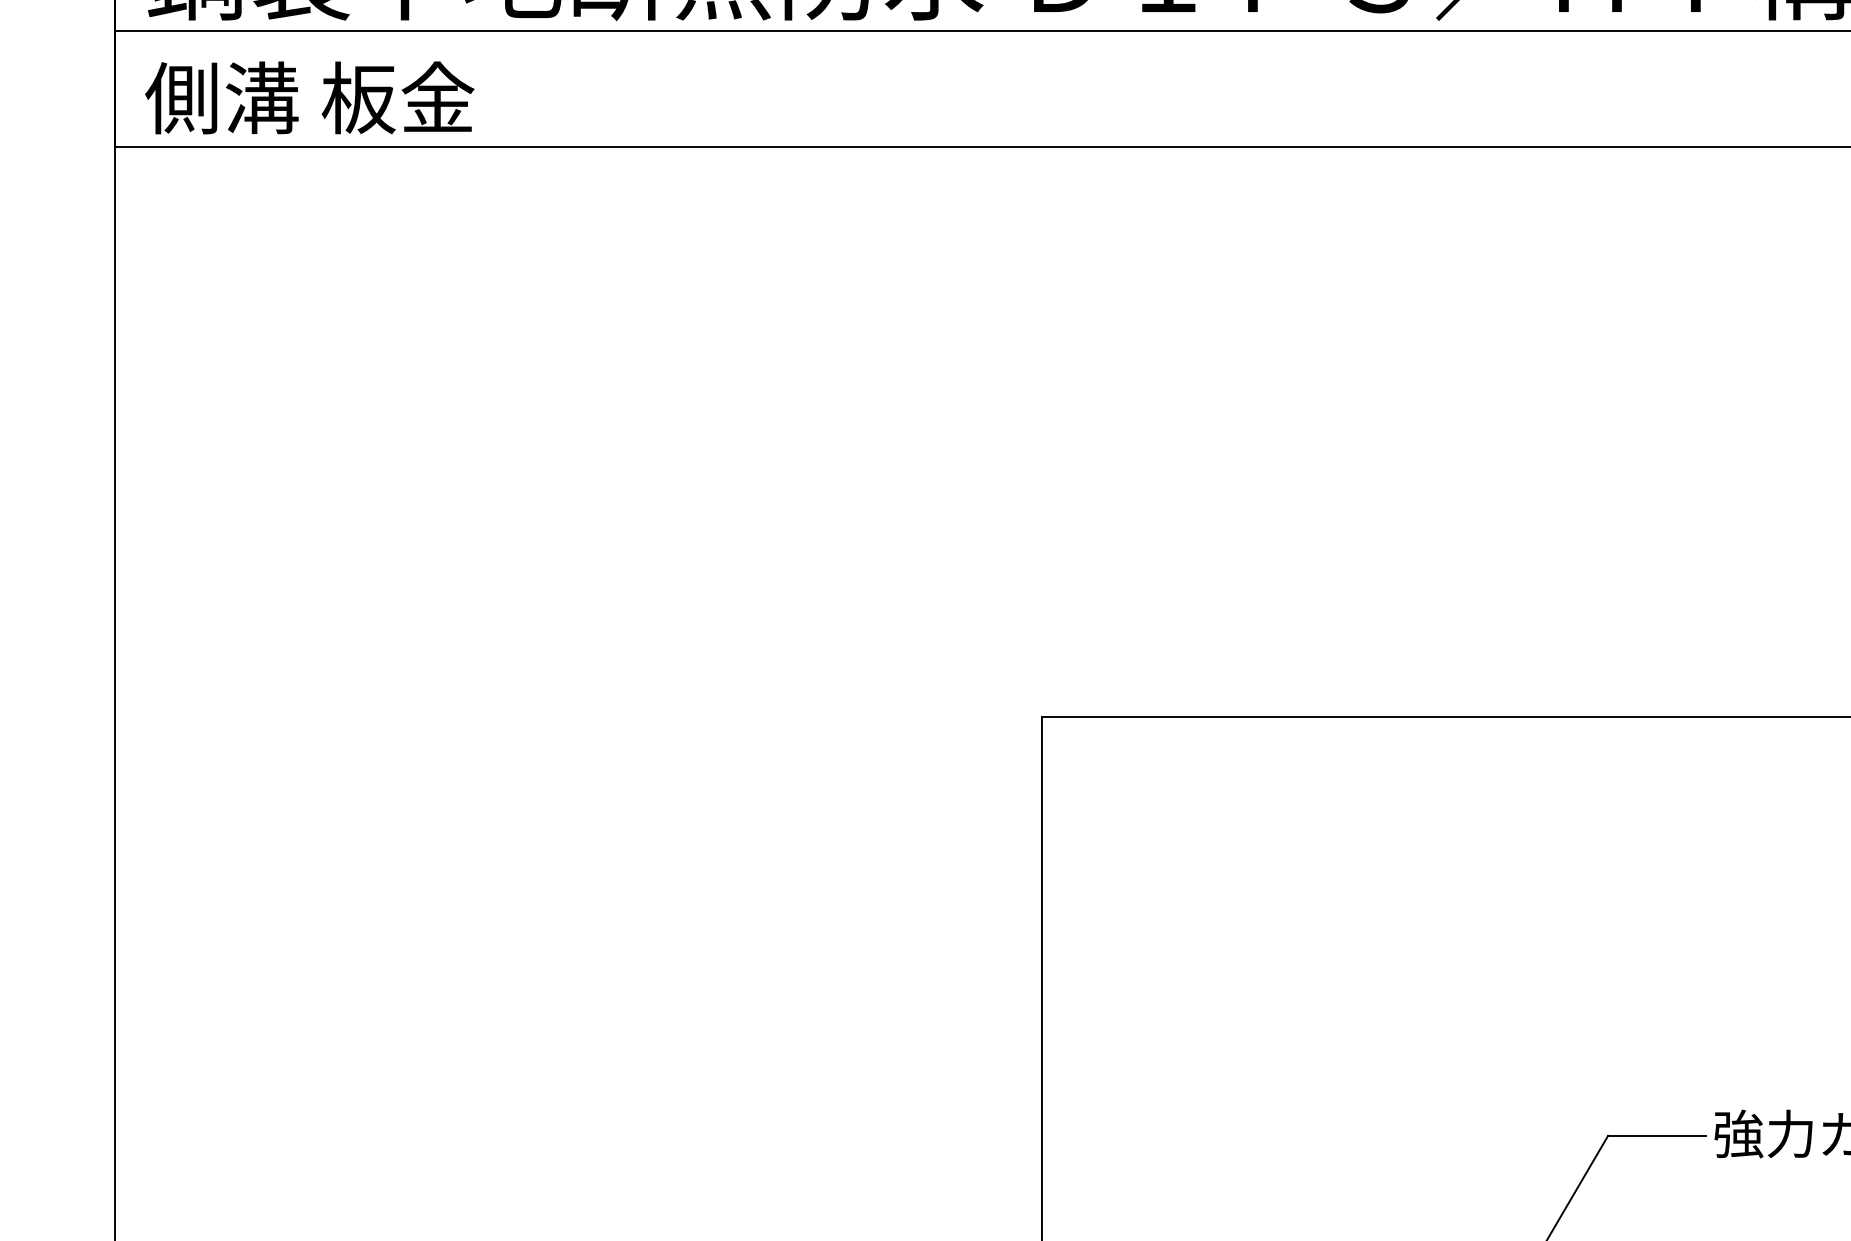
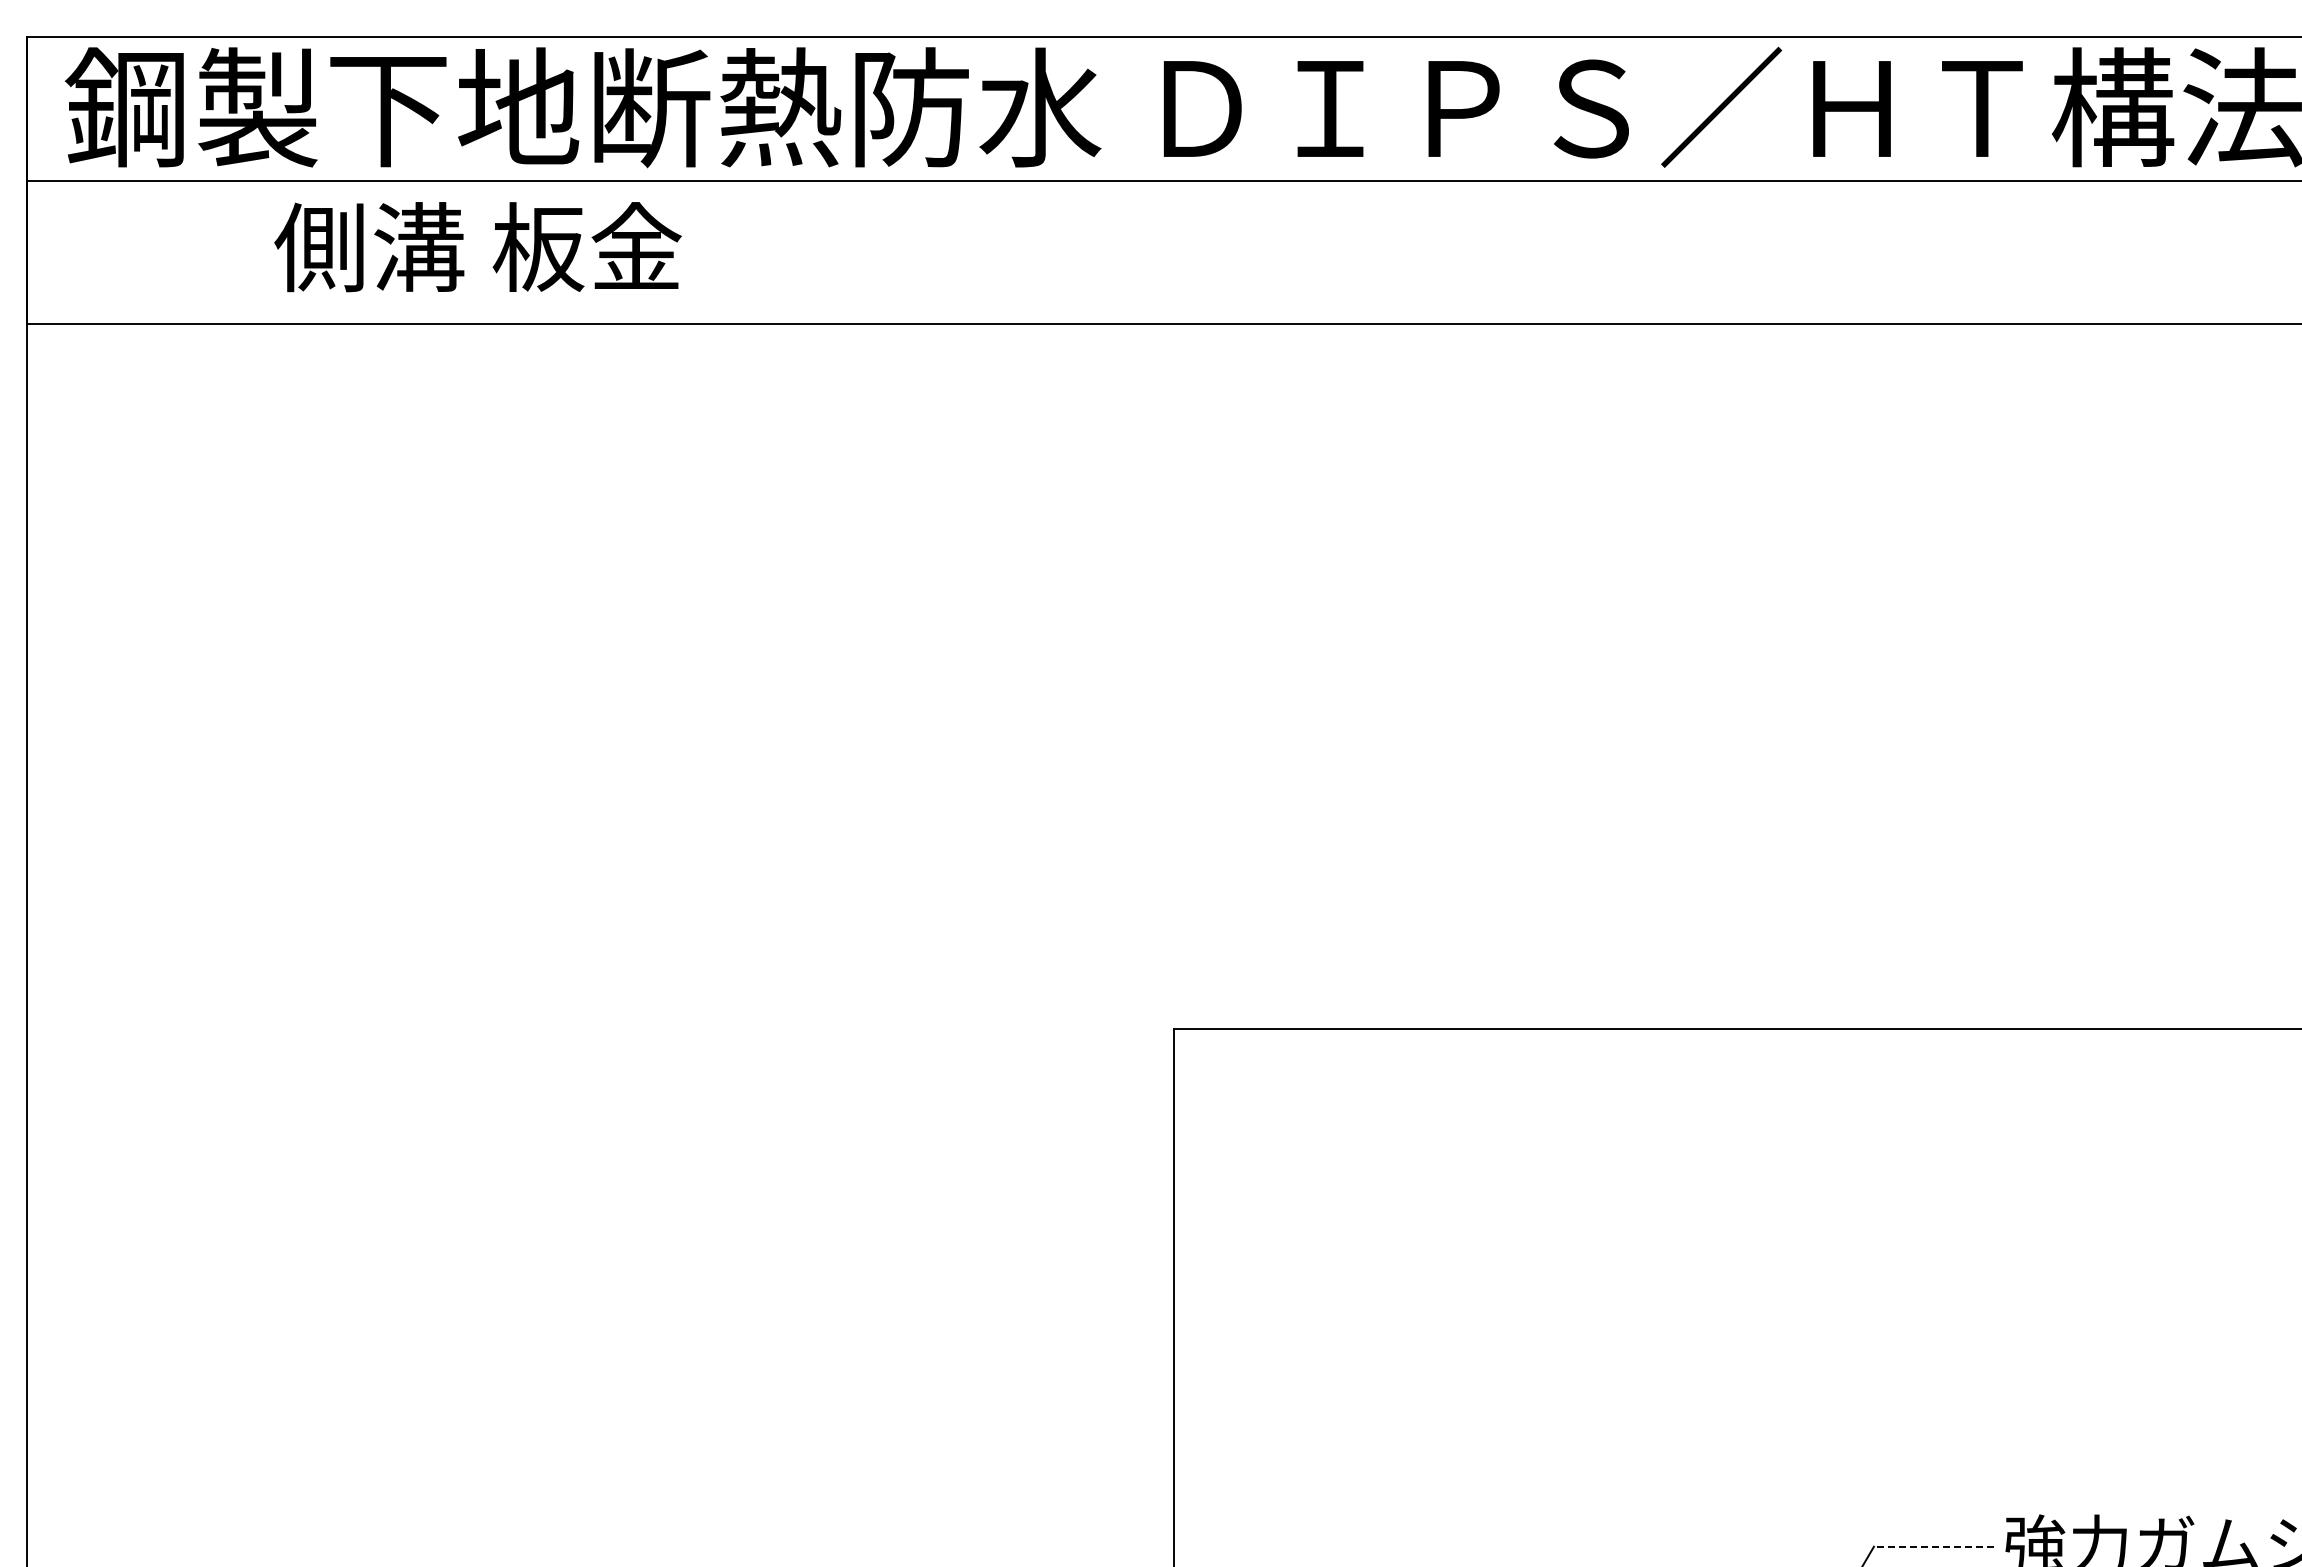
text: (309, 98) -> (477, 247), moved
line: (1656, 1135) -> (1933, 1546), solid -> dashed

